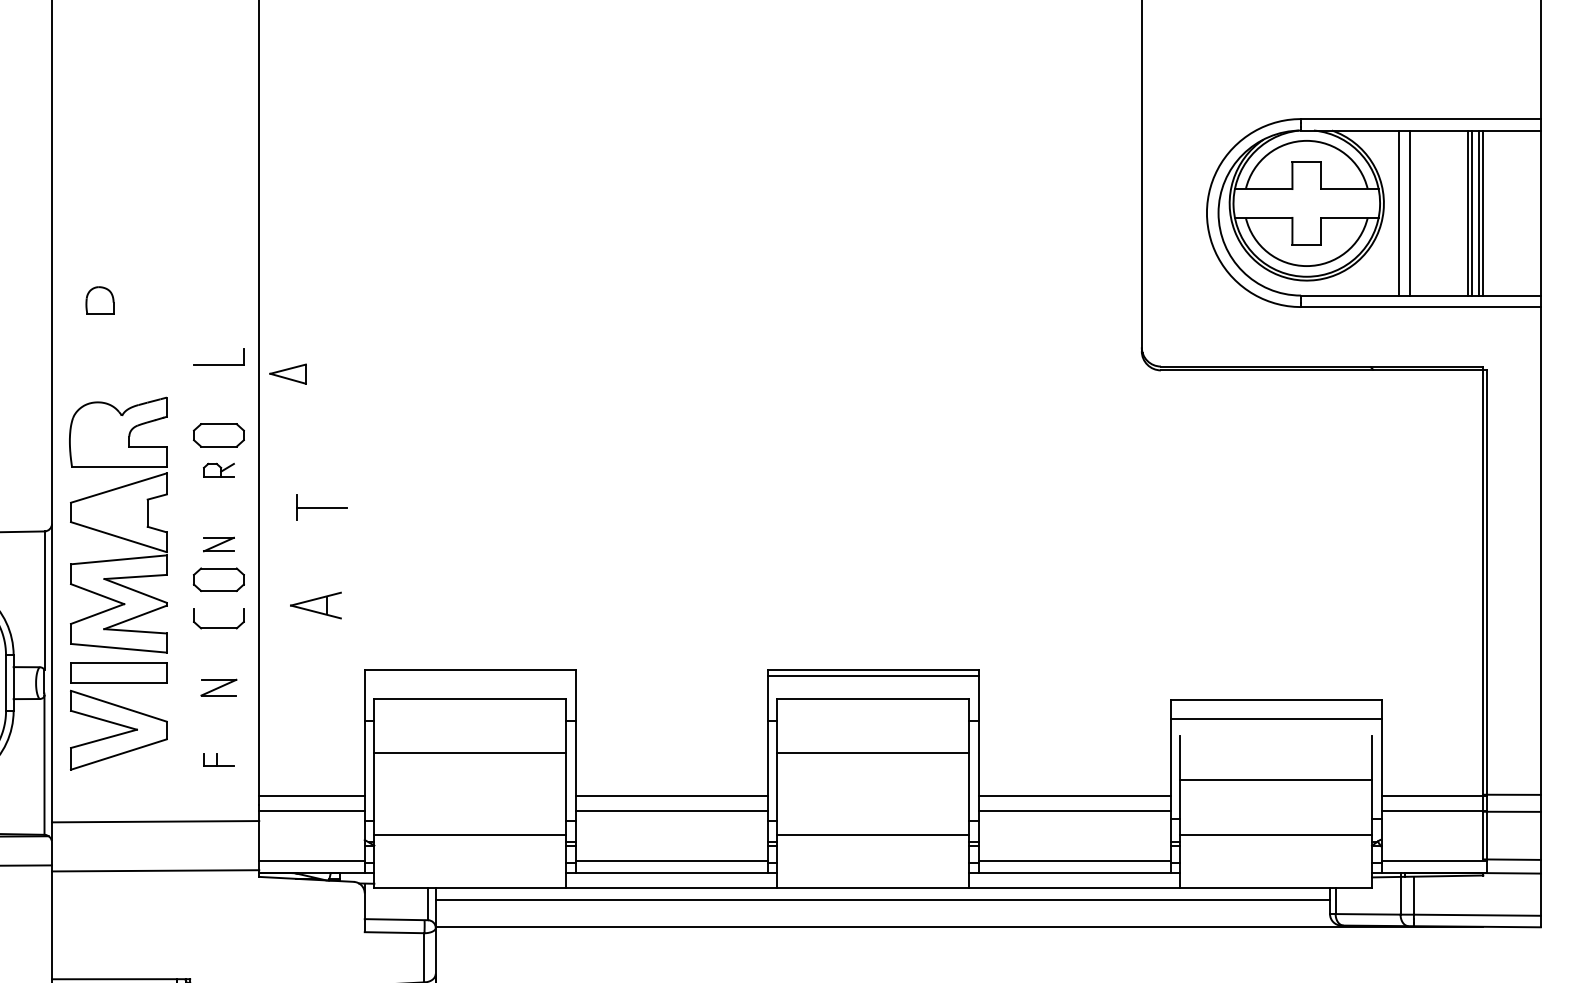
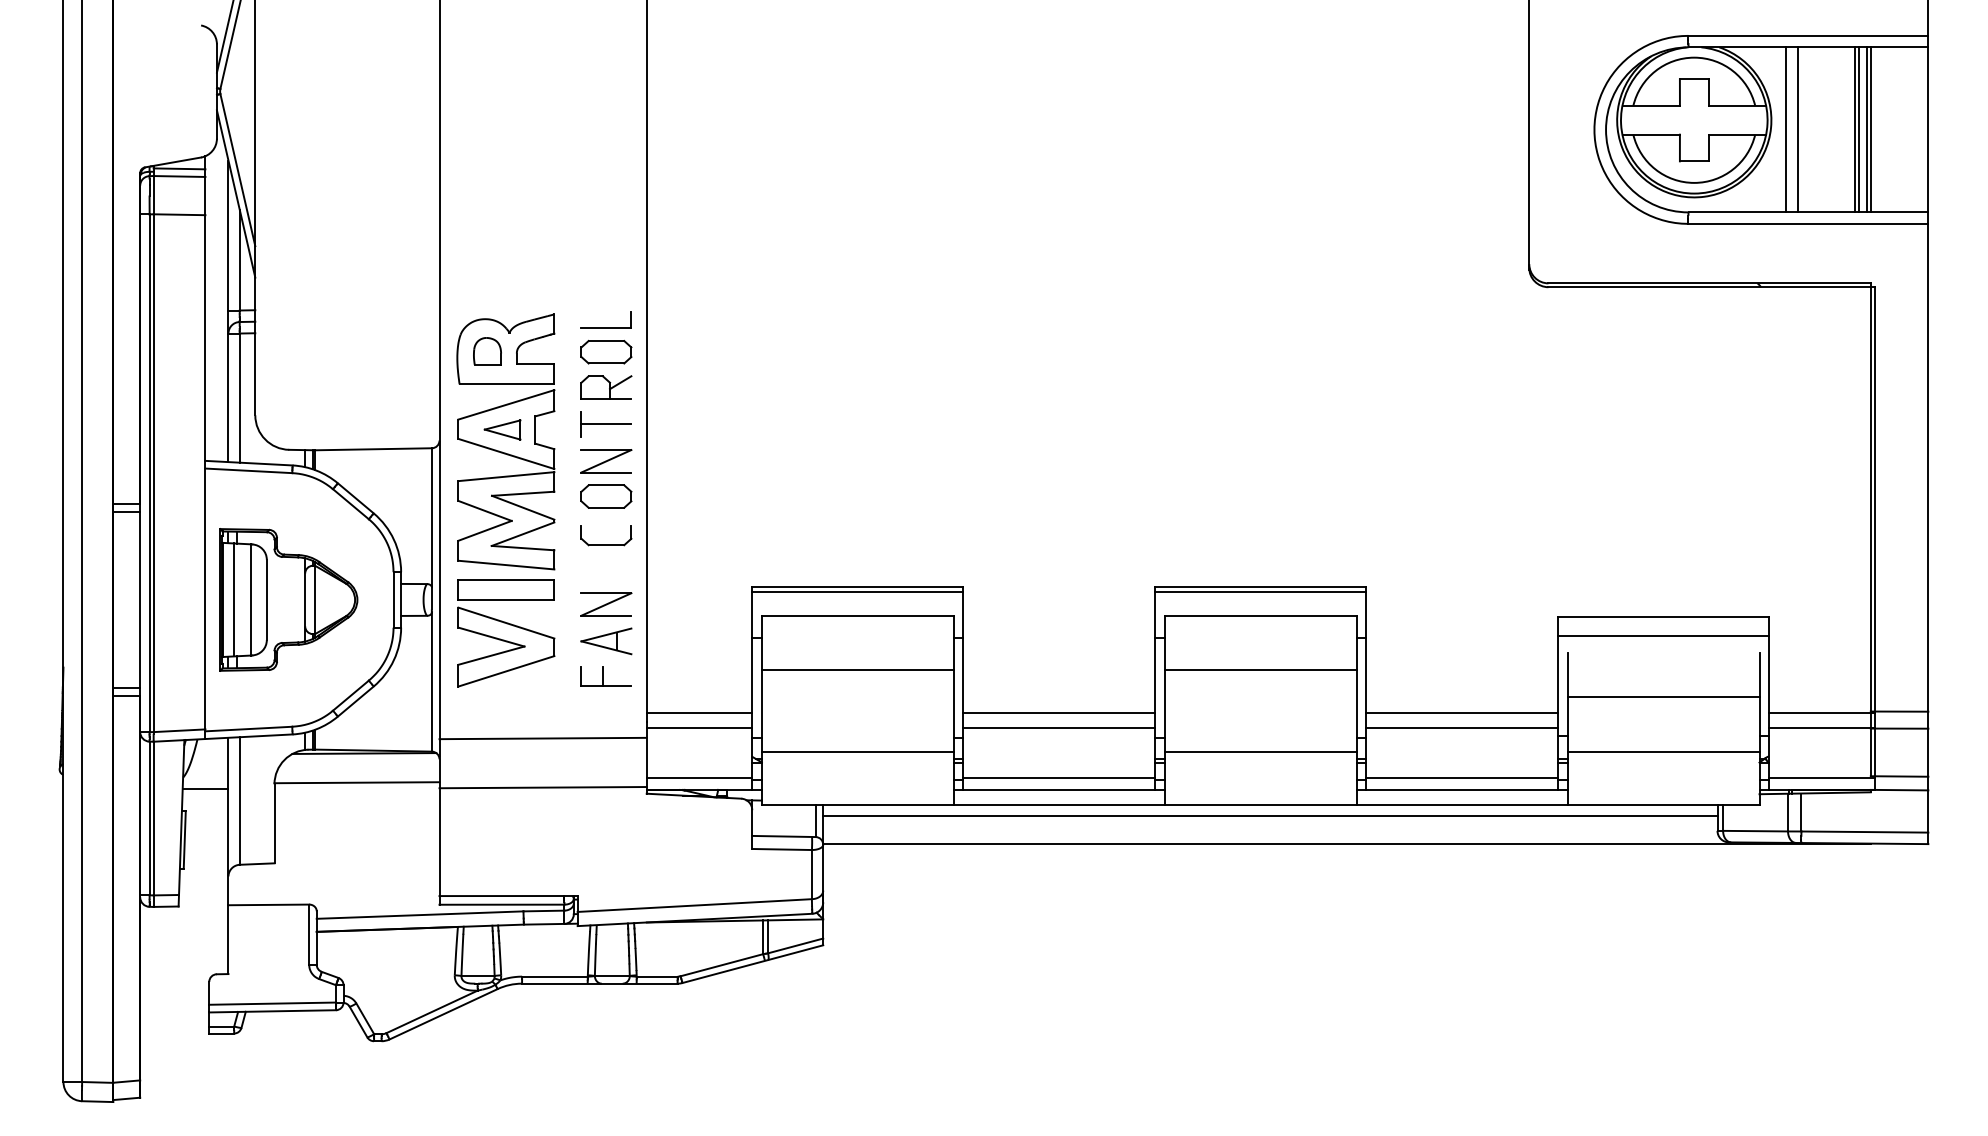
part: (100, 300) -> (487, 351), moved
part: (218, 364) -> (605, 327), moved
part: (288, 373) -> (502, 429), moved
part: (219, 470) -> (606, 387), size x1.67
part: (321, 507) -> (605, 424), moved
part: (219, 544) -> (606, 461), size x1.67
part: (316, 605) -> (606, 641), moved
line: (470, 675) -> (857, 592), added
part: (219, 687) -> (606, 604), size x1.43
part: (218, 759) -> (605, 676), size x1.67

